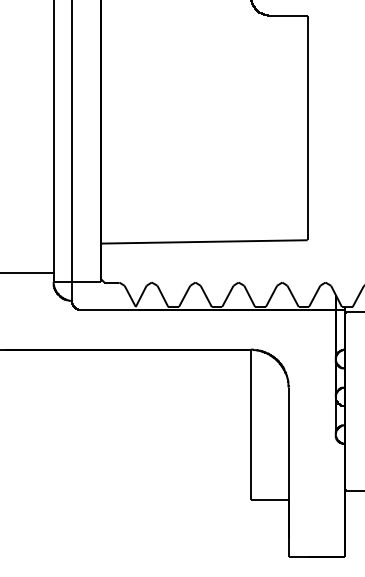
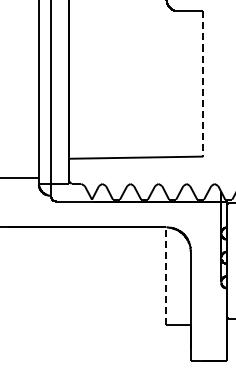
line: (308, 128) -> (203, 84), solid -> dashed
line: (250, 425) -> (166, 276), solid -> dashed

